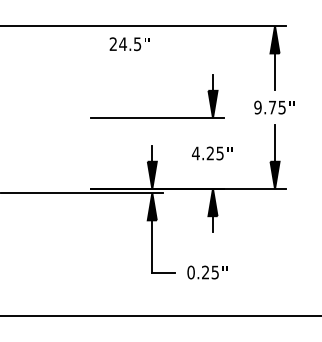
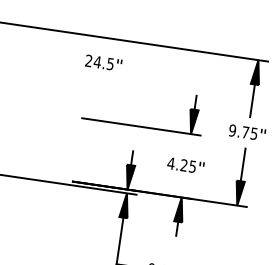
text: (129, 44) -> (103, 63), moved

